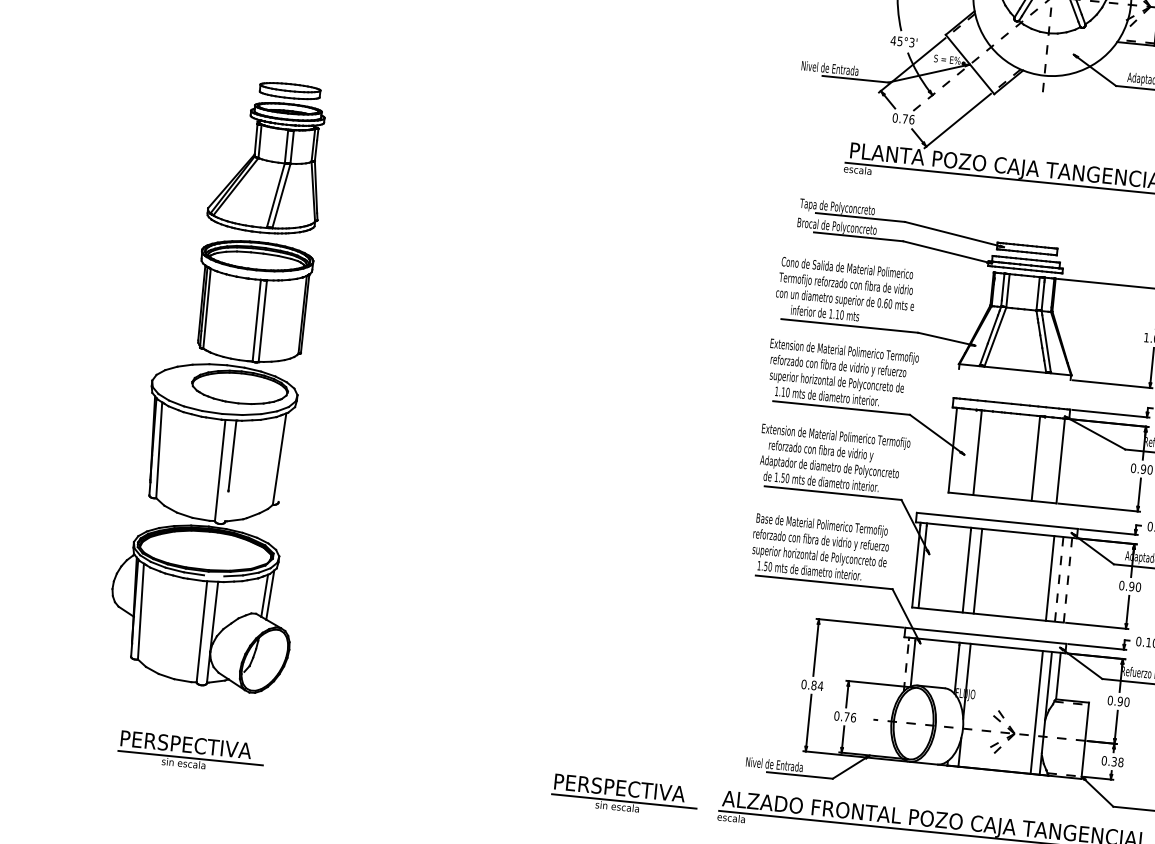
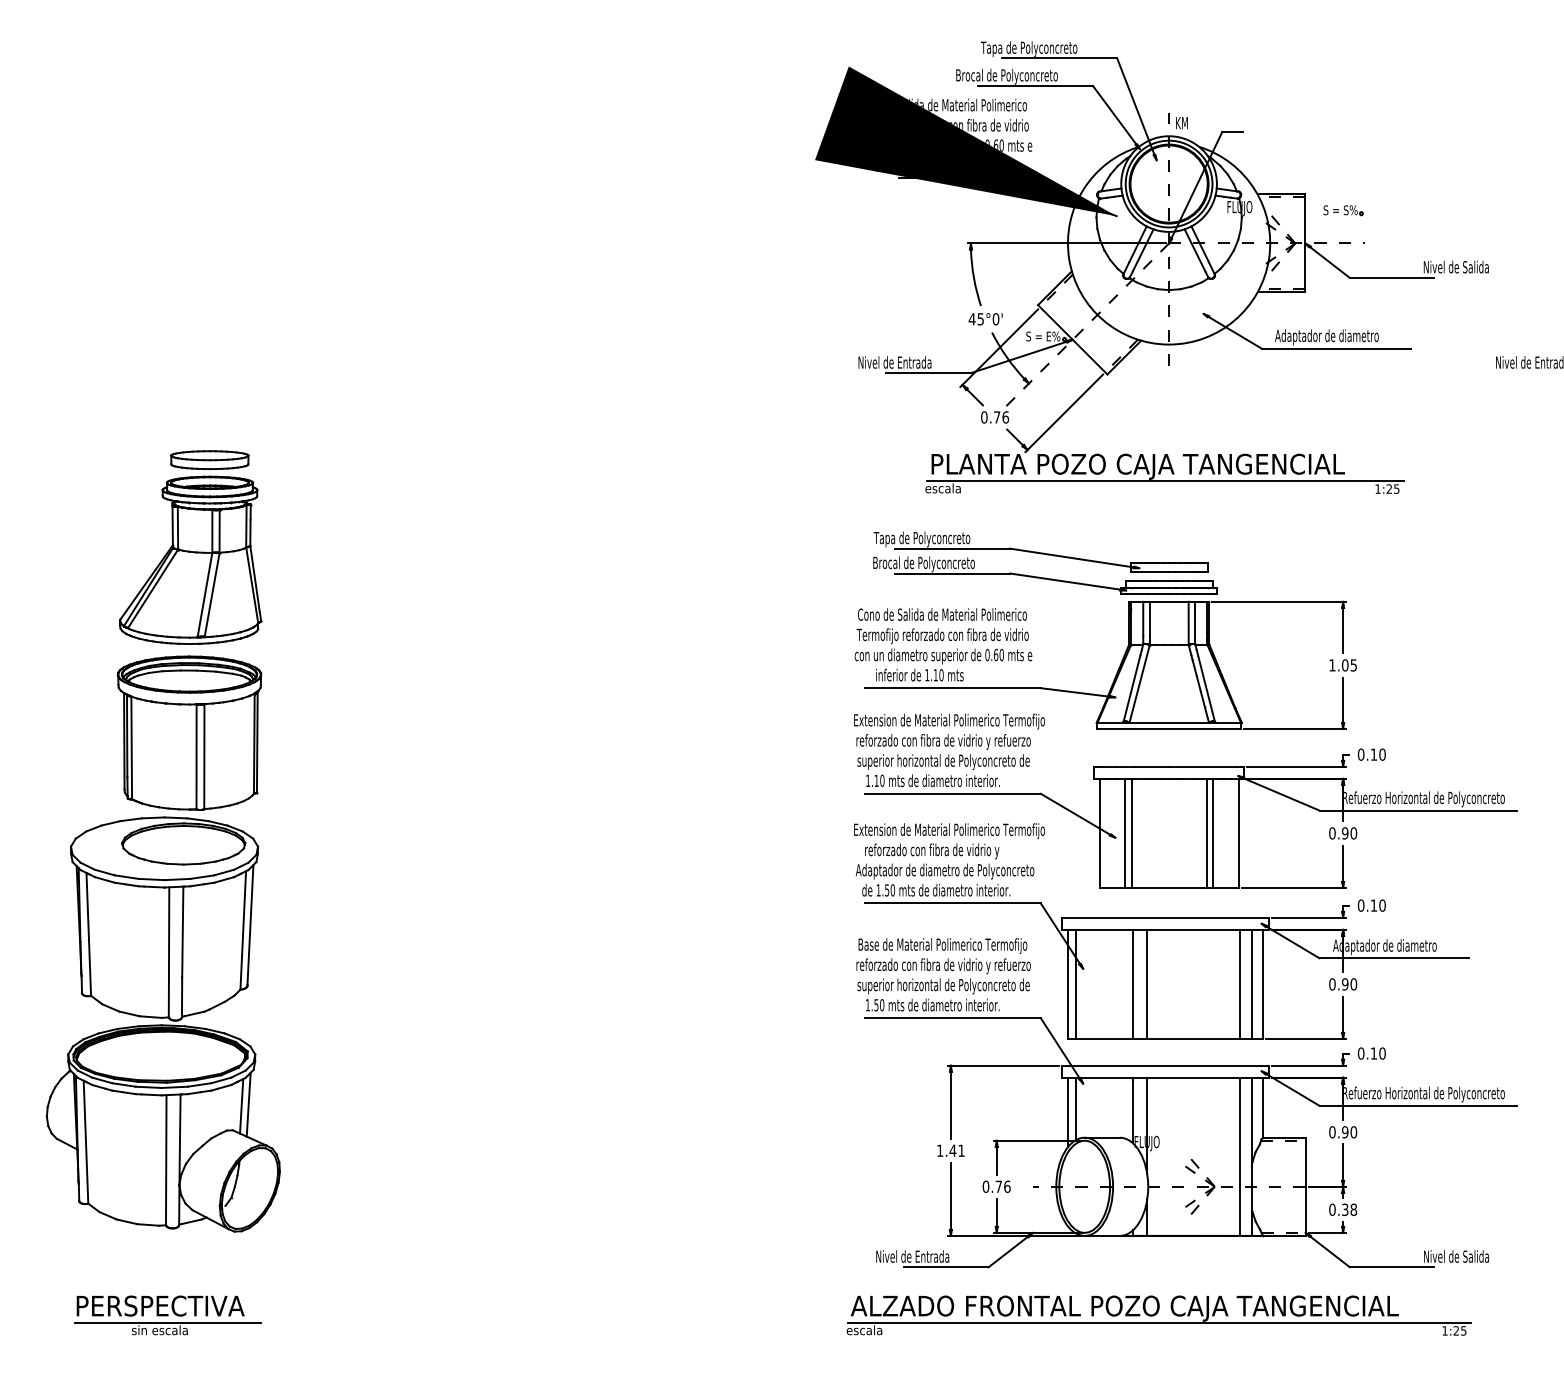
text: (911, 42) -> (995, 319), 45°3' -> 45°0'
line: (1014, 374) -> (1169, 729), added
line: (972, 452) -> (1125, 833), added
line: (285, 455) -> (250, 924), added
line: (1041, 459) -> (1213, 833), added
line: (226, 506) -> (181, 997), added
line: (214, 575) -> (174, 1086), added
line: (1058, 579) -> (1251, 984), dashed -> solid
line: (1068, 580) -> (1263, 984), dashed -> solid
line: (906, 665) -> (1068, 1113), dashed -> solid
text: (812, 685) -> (950, 1150), 0.84 -> 1.41
part: (624, 795) -> (725, 1315), removed

